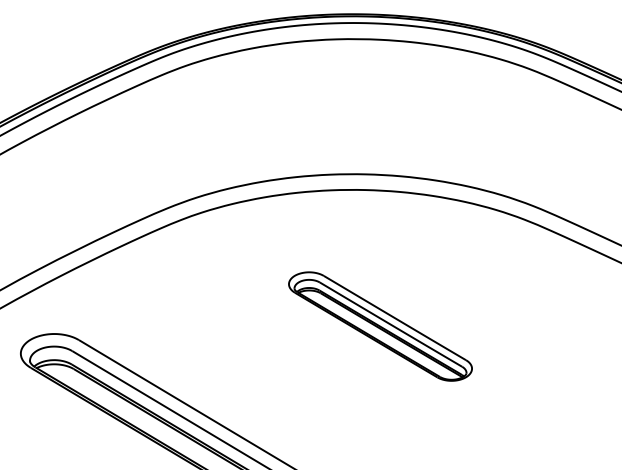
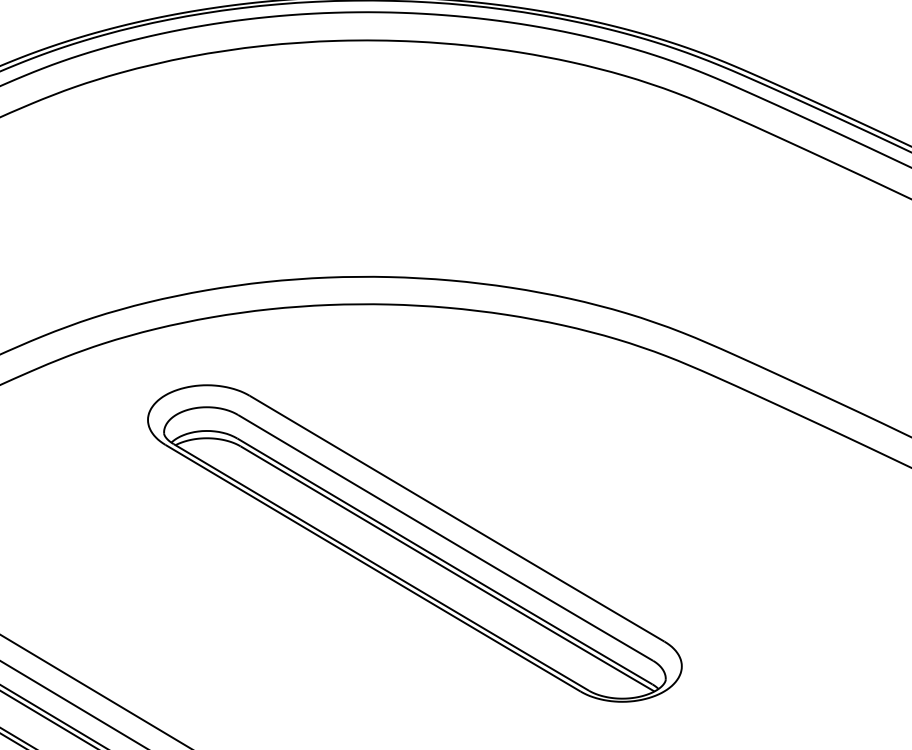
part: (380, 326) -> (414, 543), size x1.67

